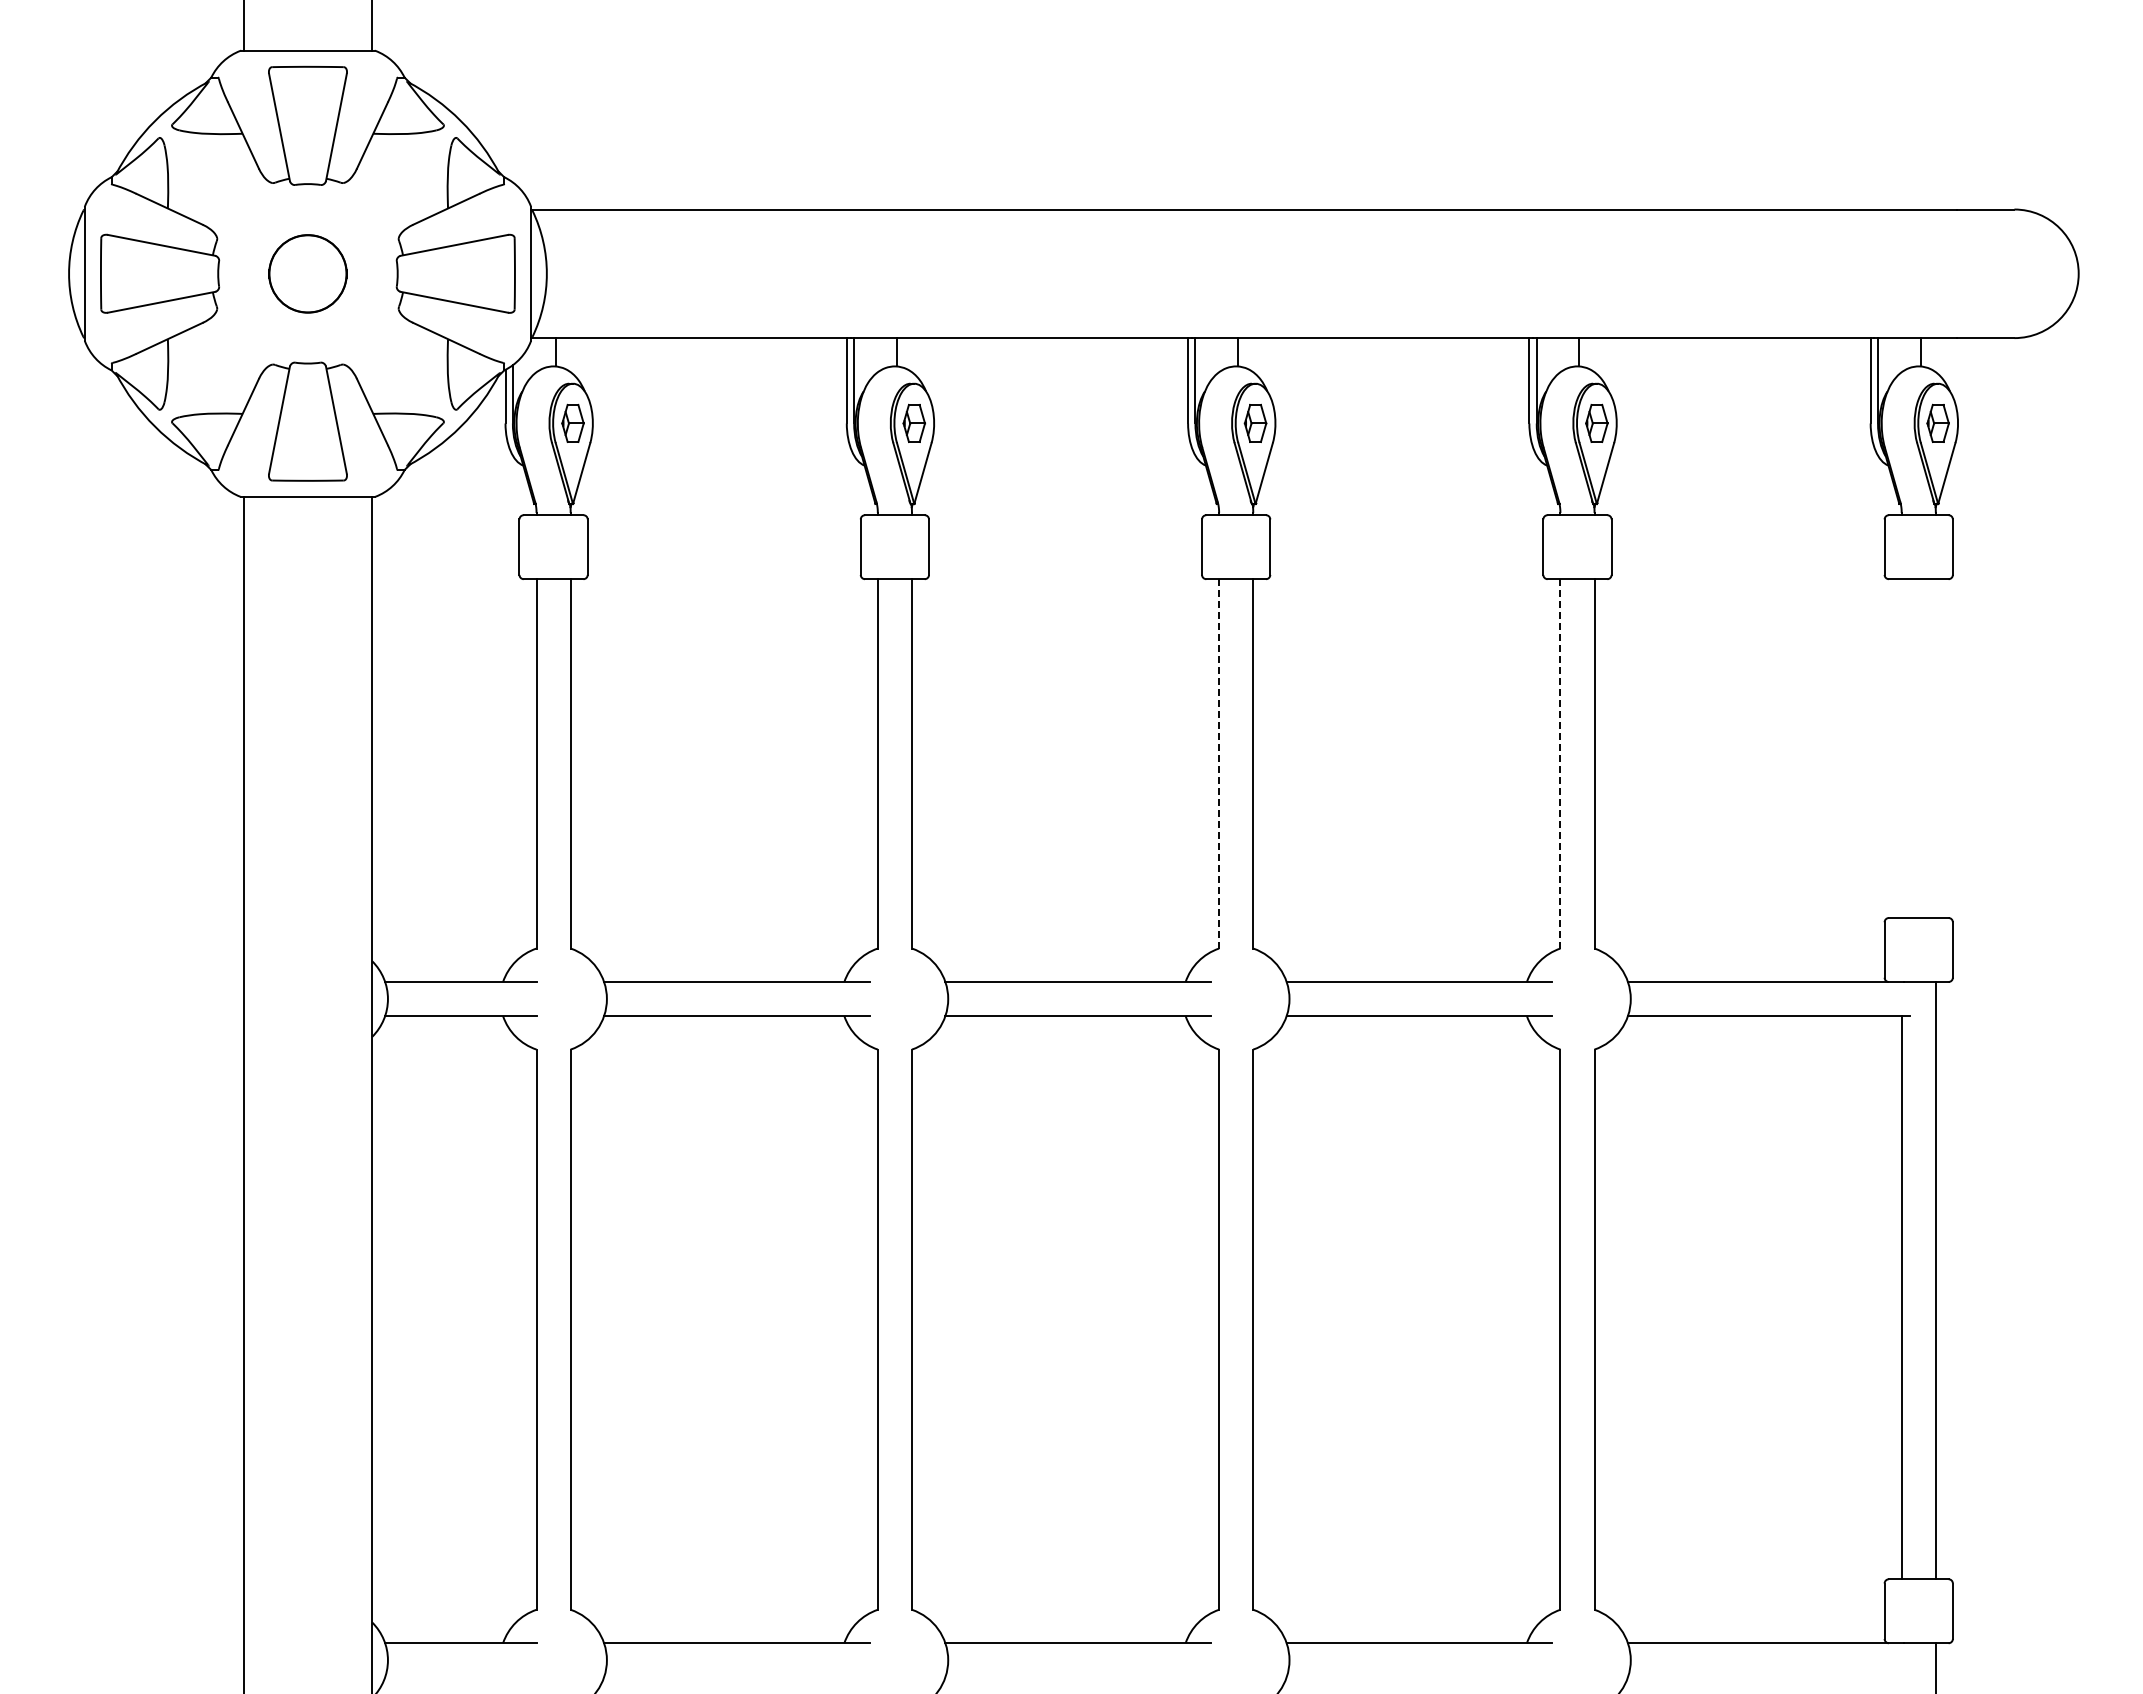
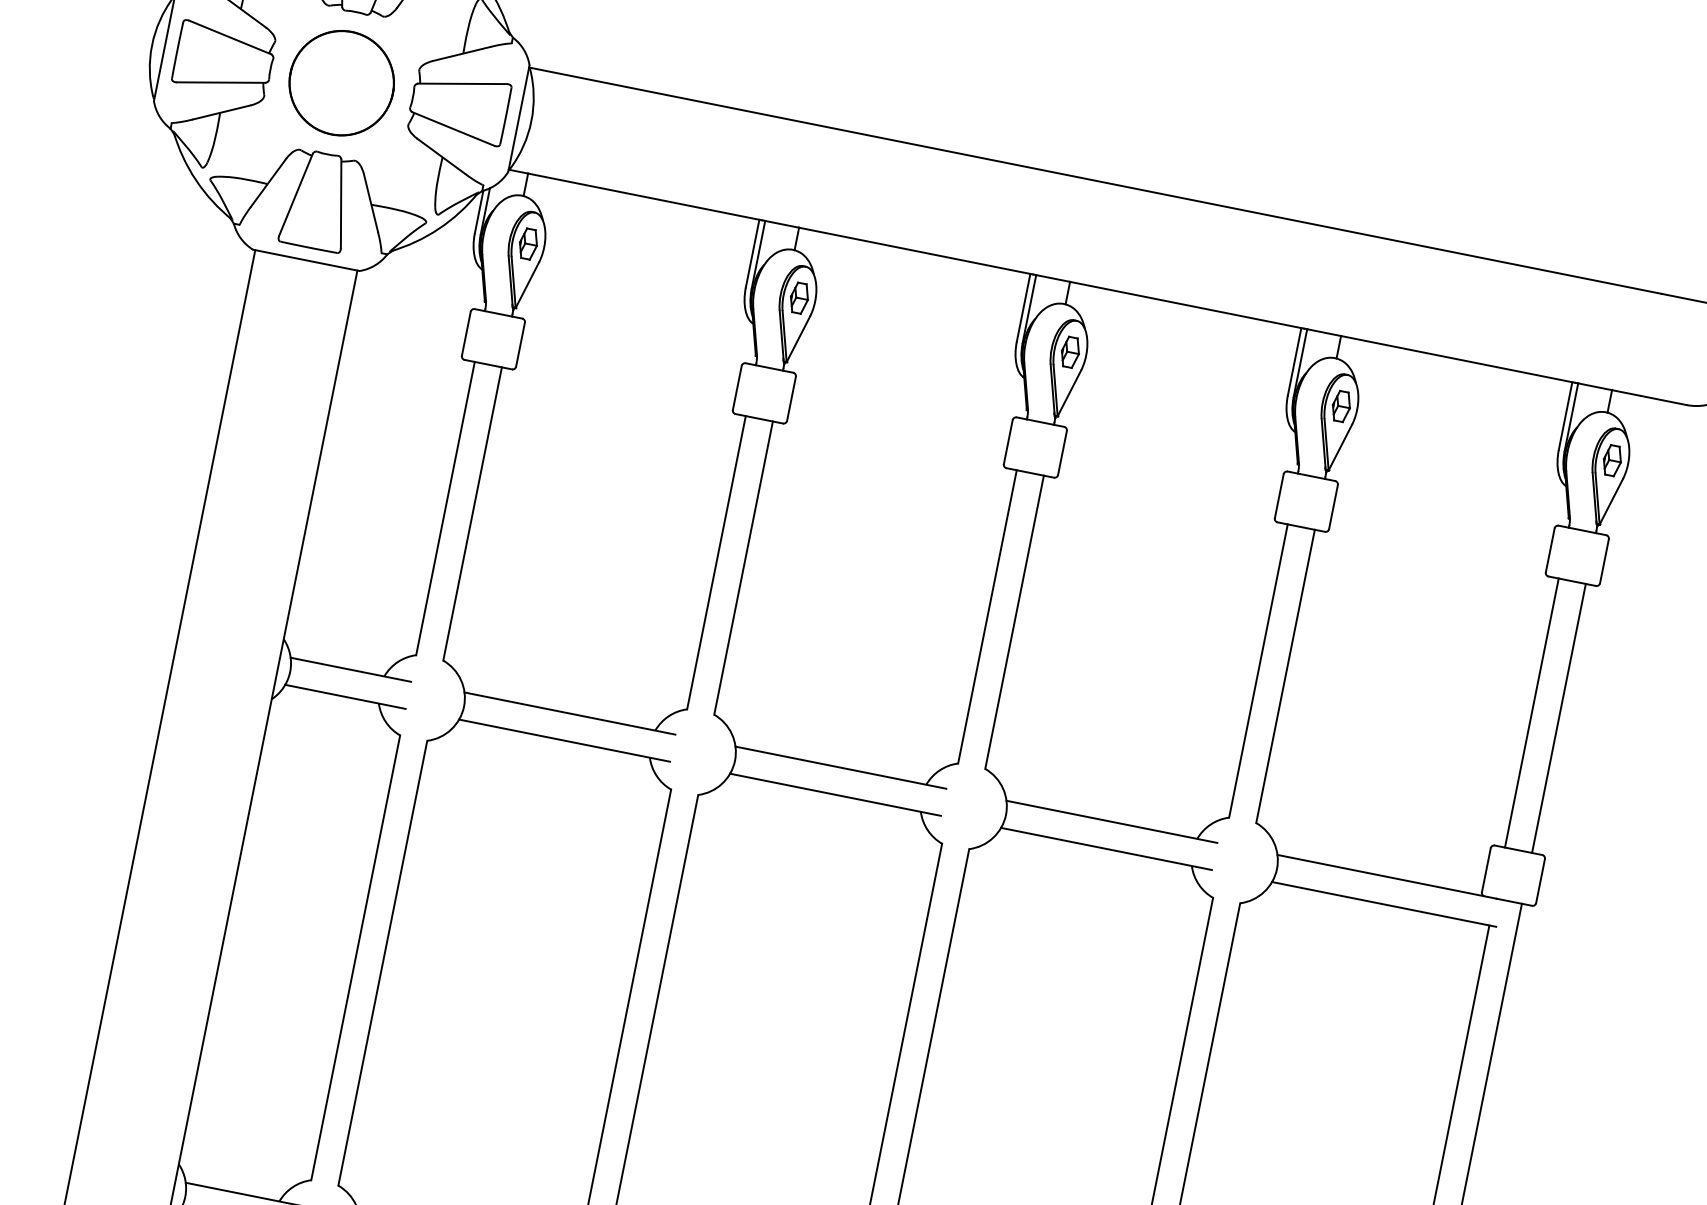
circle: (307, 273) -> (341, 82), size x1.67
line: (1901, 748) -> (1531, 712), added
line: (1935, 748) -> (1558, 718), added
line: (1219, 763) -> (987, 616), dashed -> solid
line: (1560, 763) -> (1258, 670), dashed -> solid

